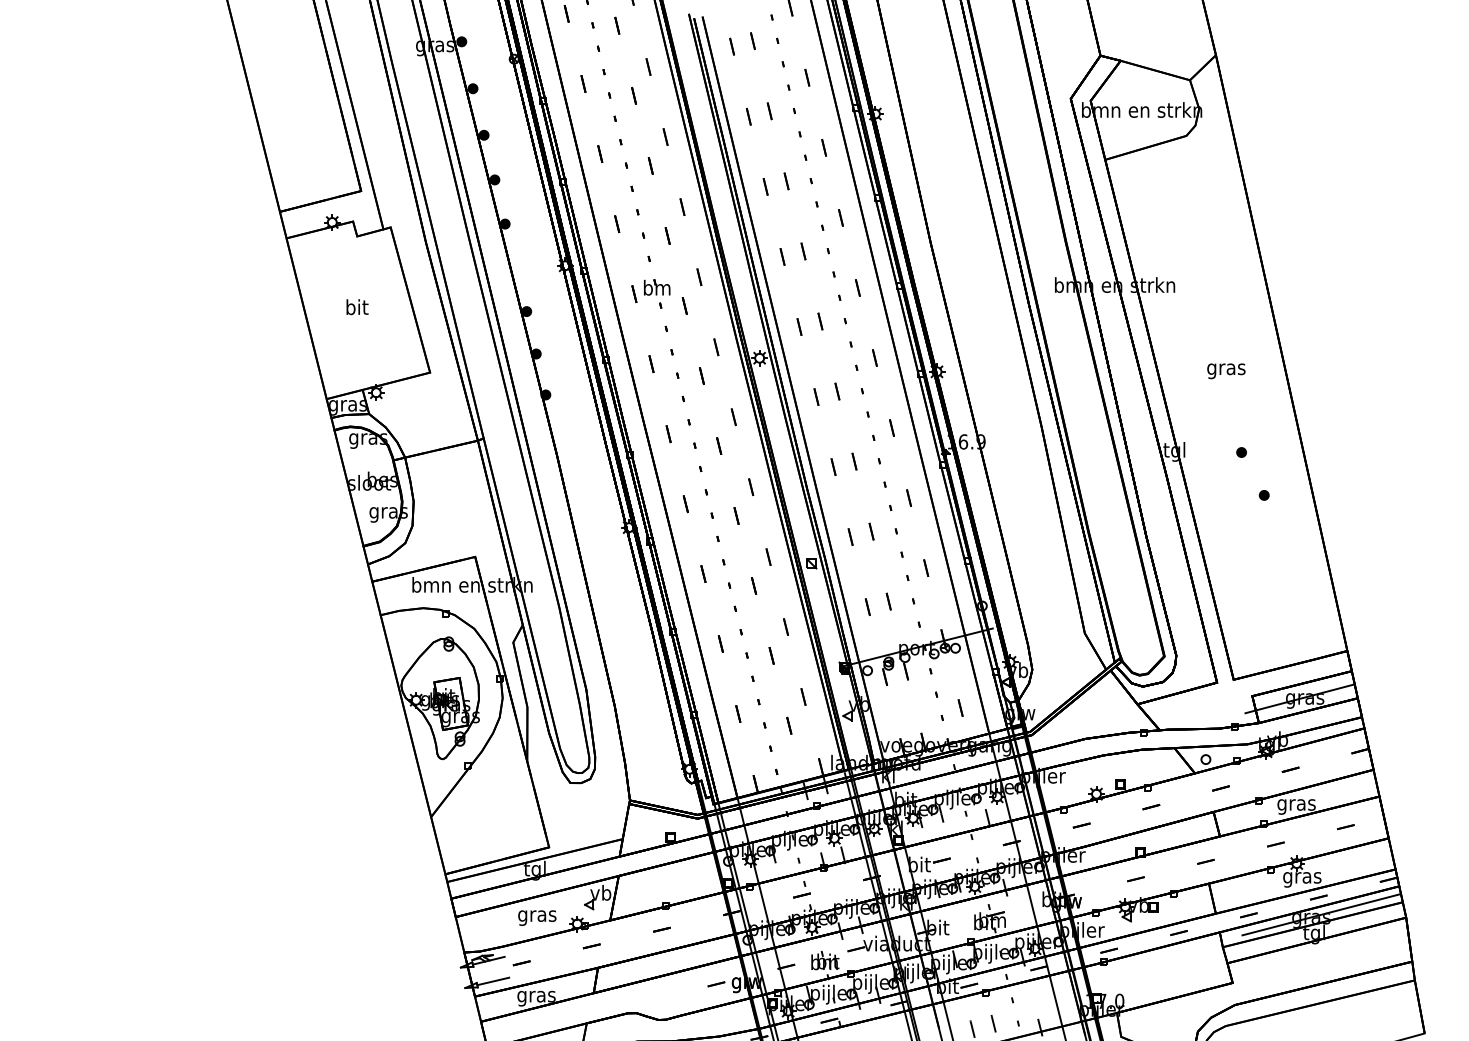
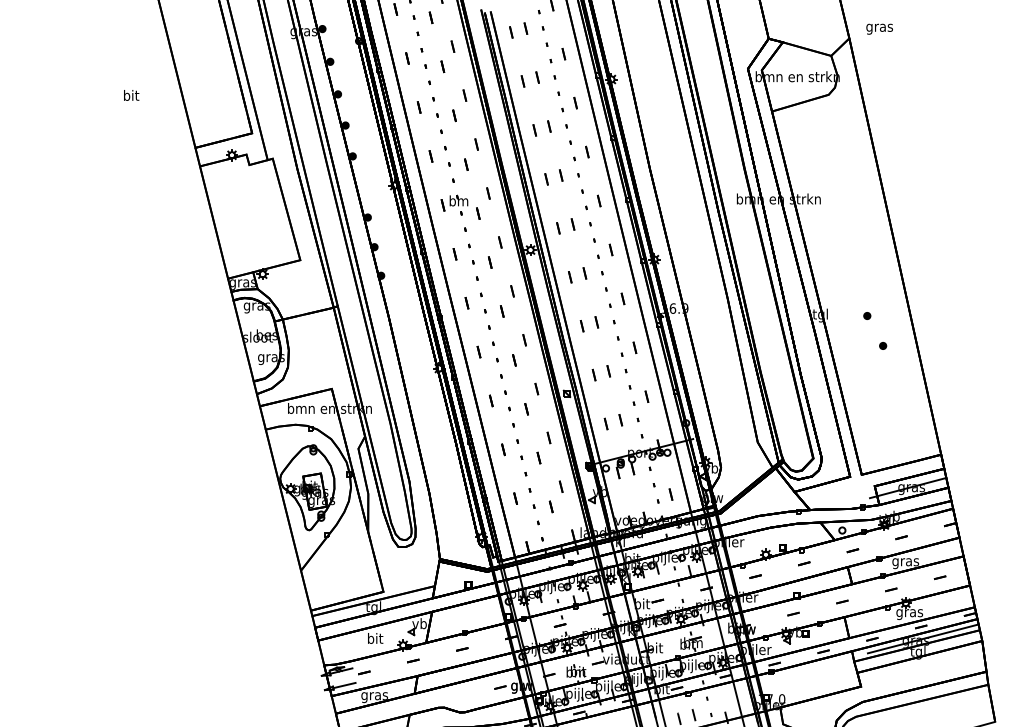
text: (357, 307) -> (131, 95), moved
text: (1226, 370) -> (879, 28), moved
text: (536, 915) -> (374, 639), gras -> bit

